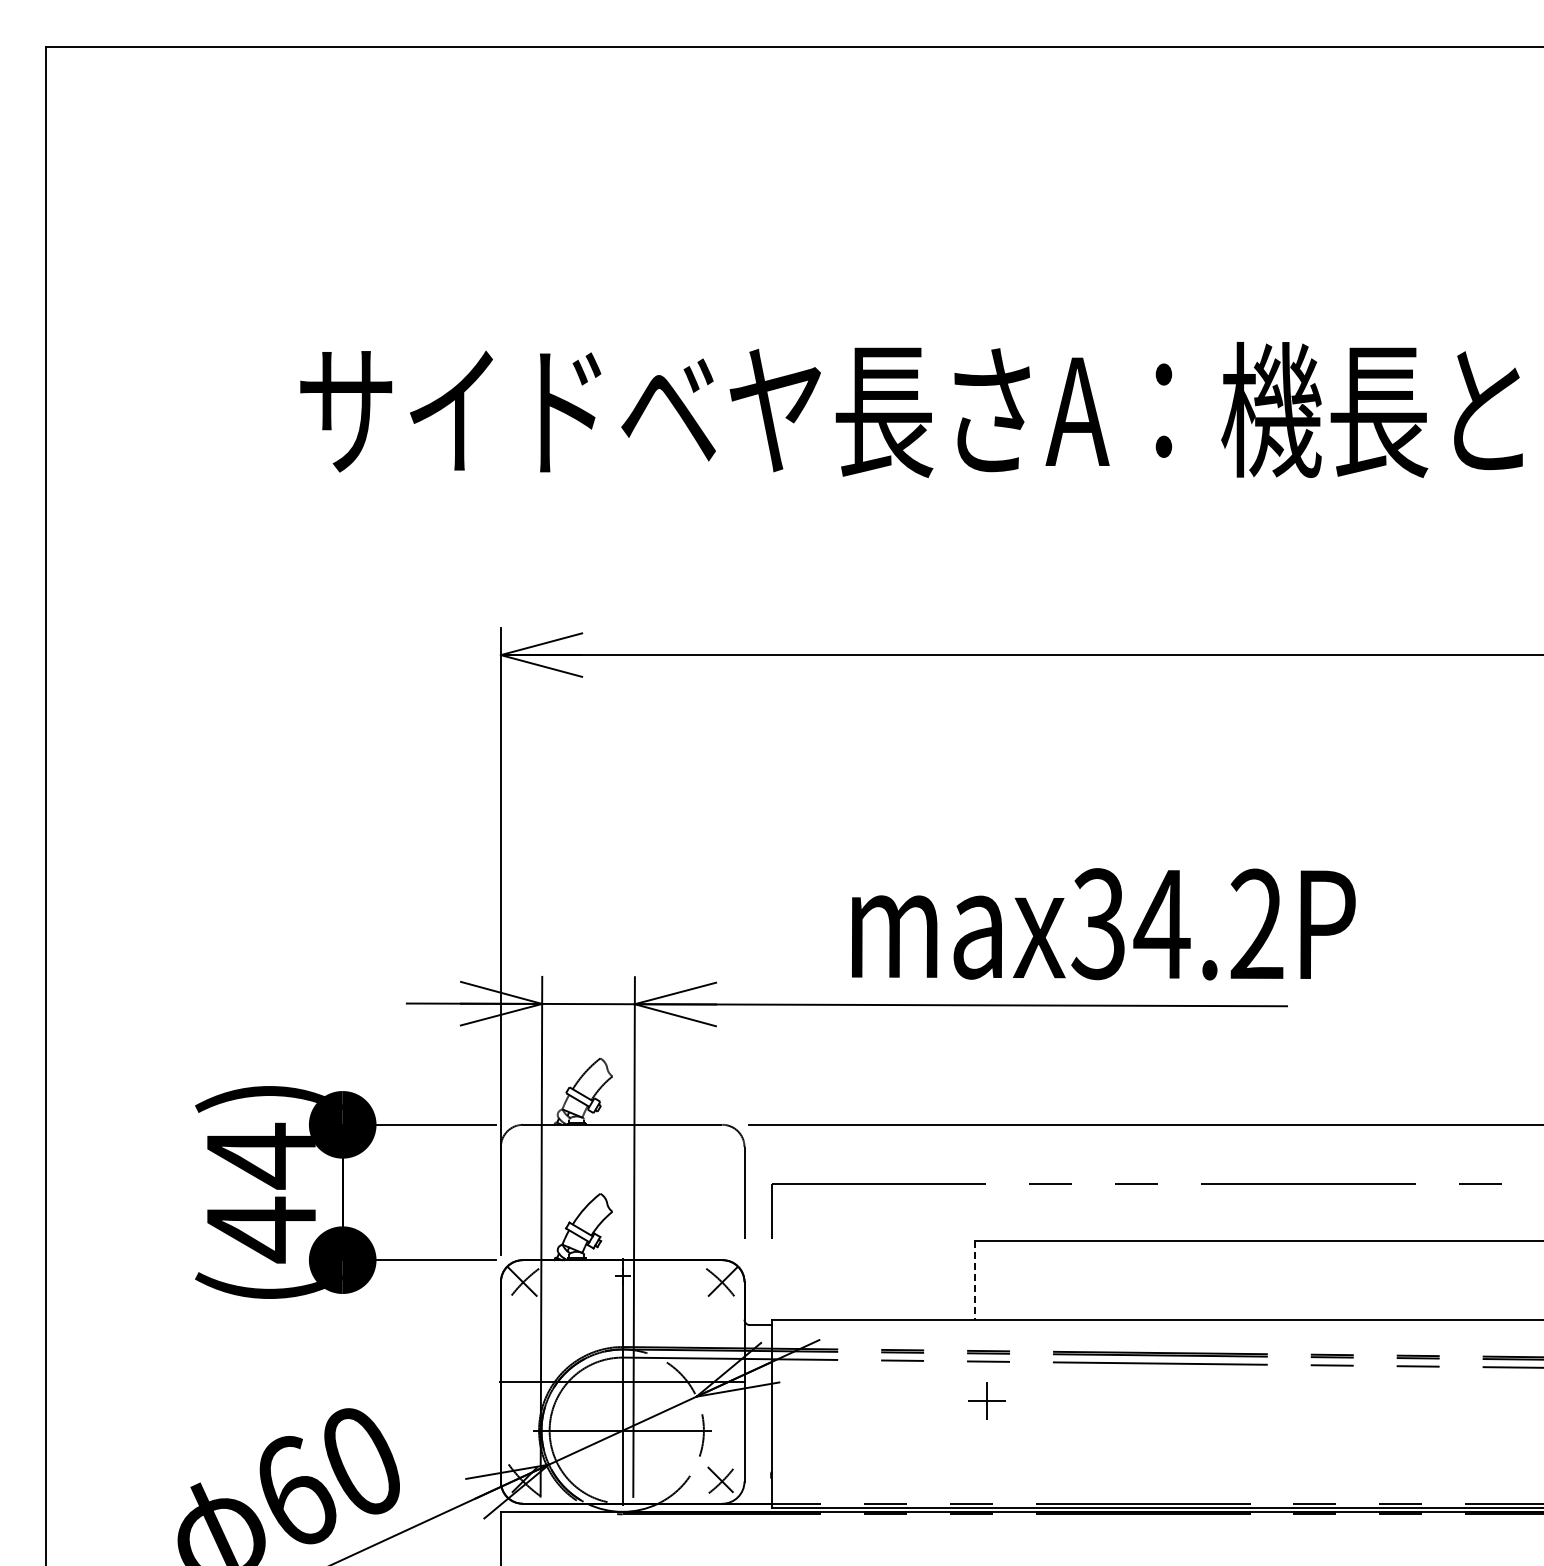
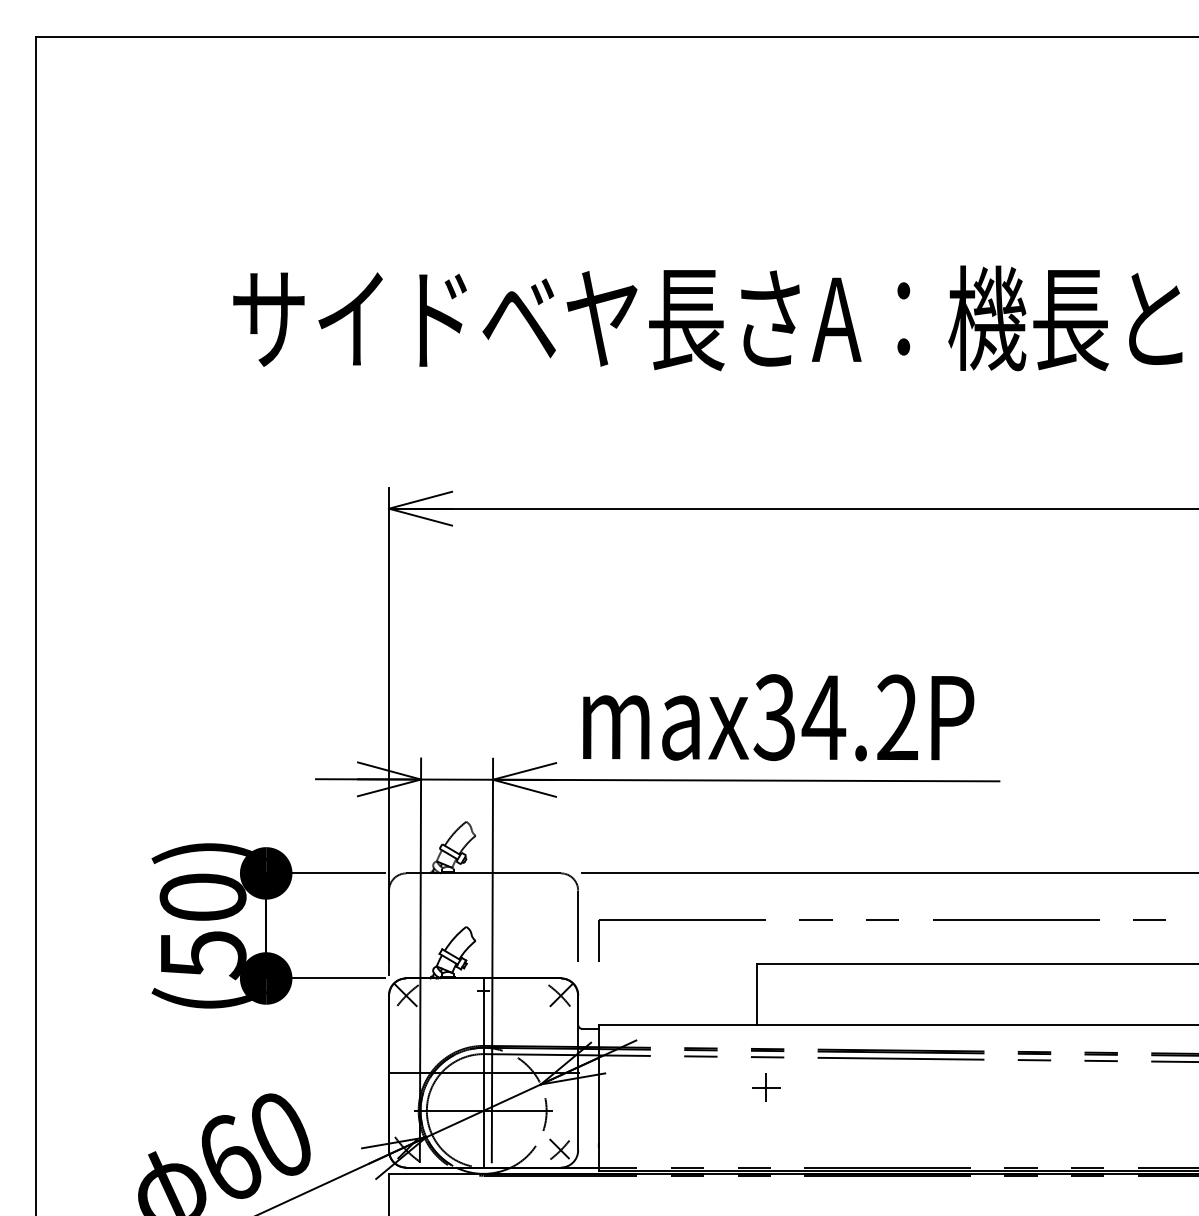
text: (1103, 924) -> (778, 717), moved
text: (261, 1192) -> (203, 925), (44) -> (50)
line: (974, 1280) -> (756, 994), dashed -> solid

